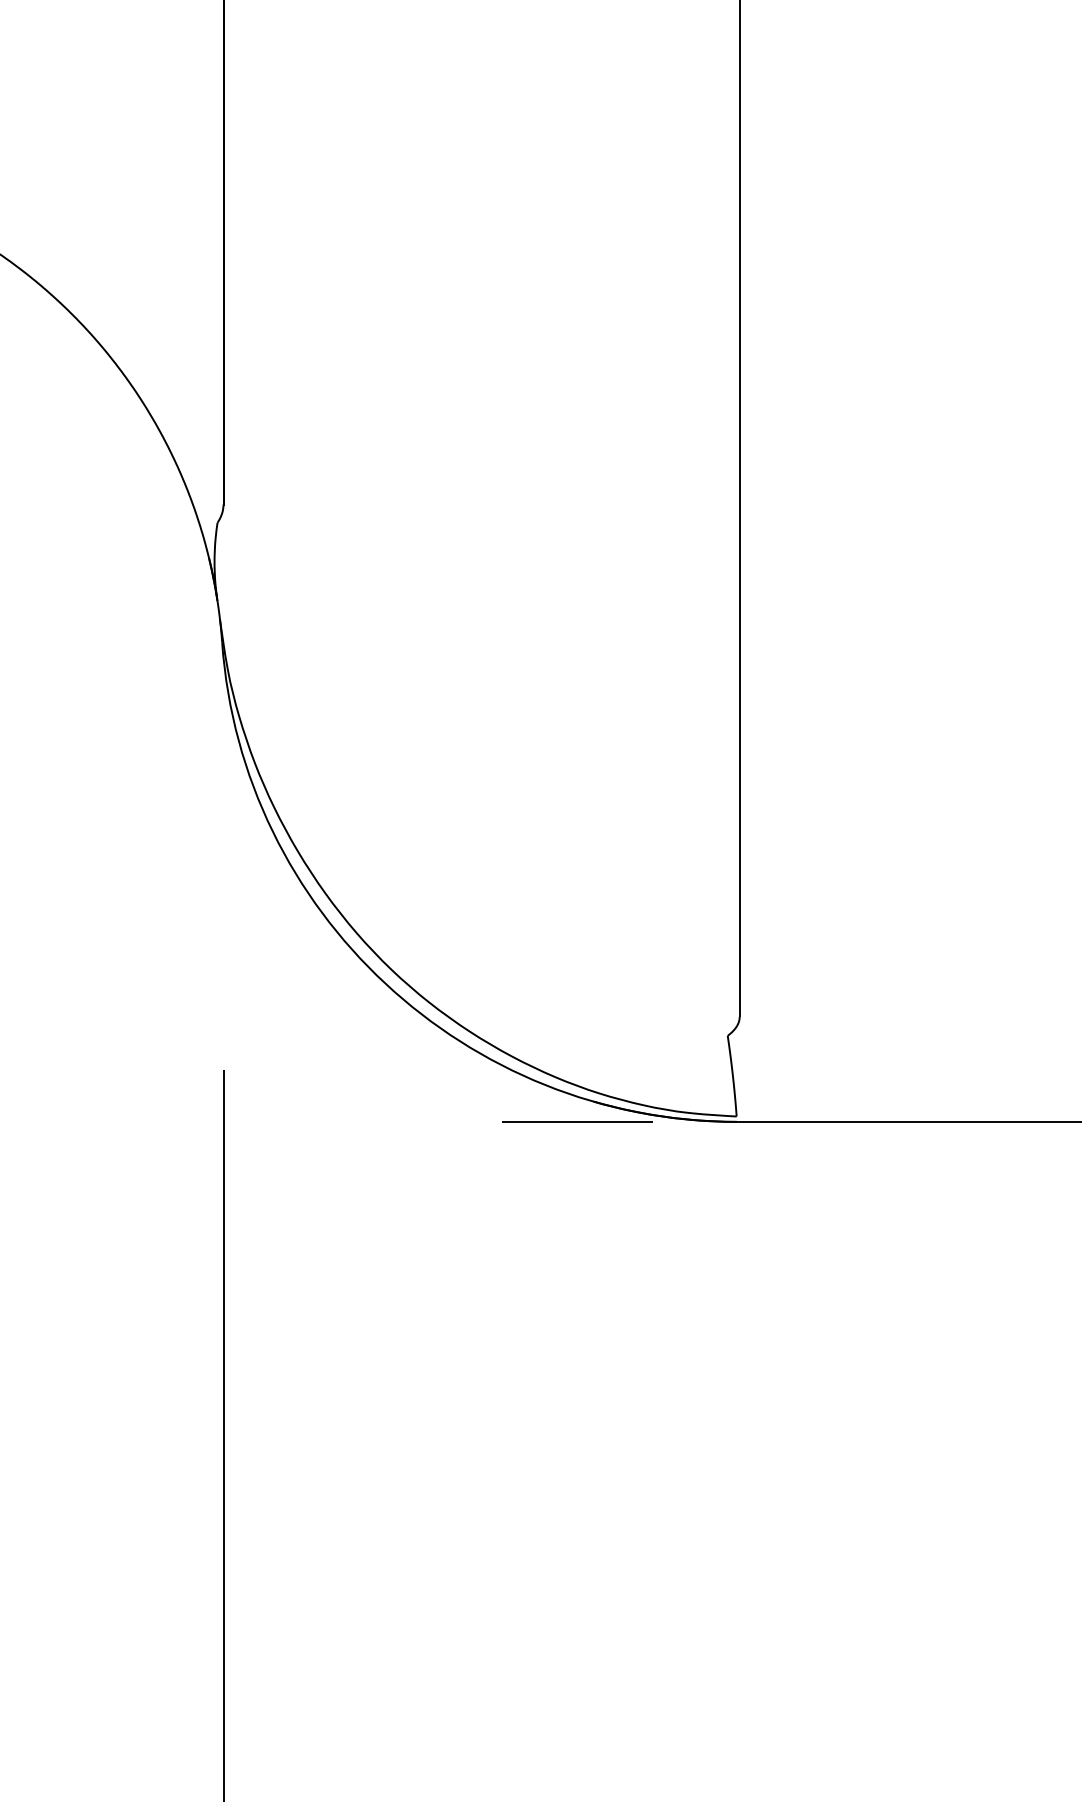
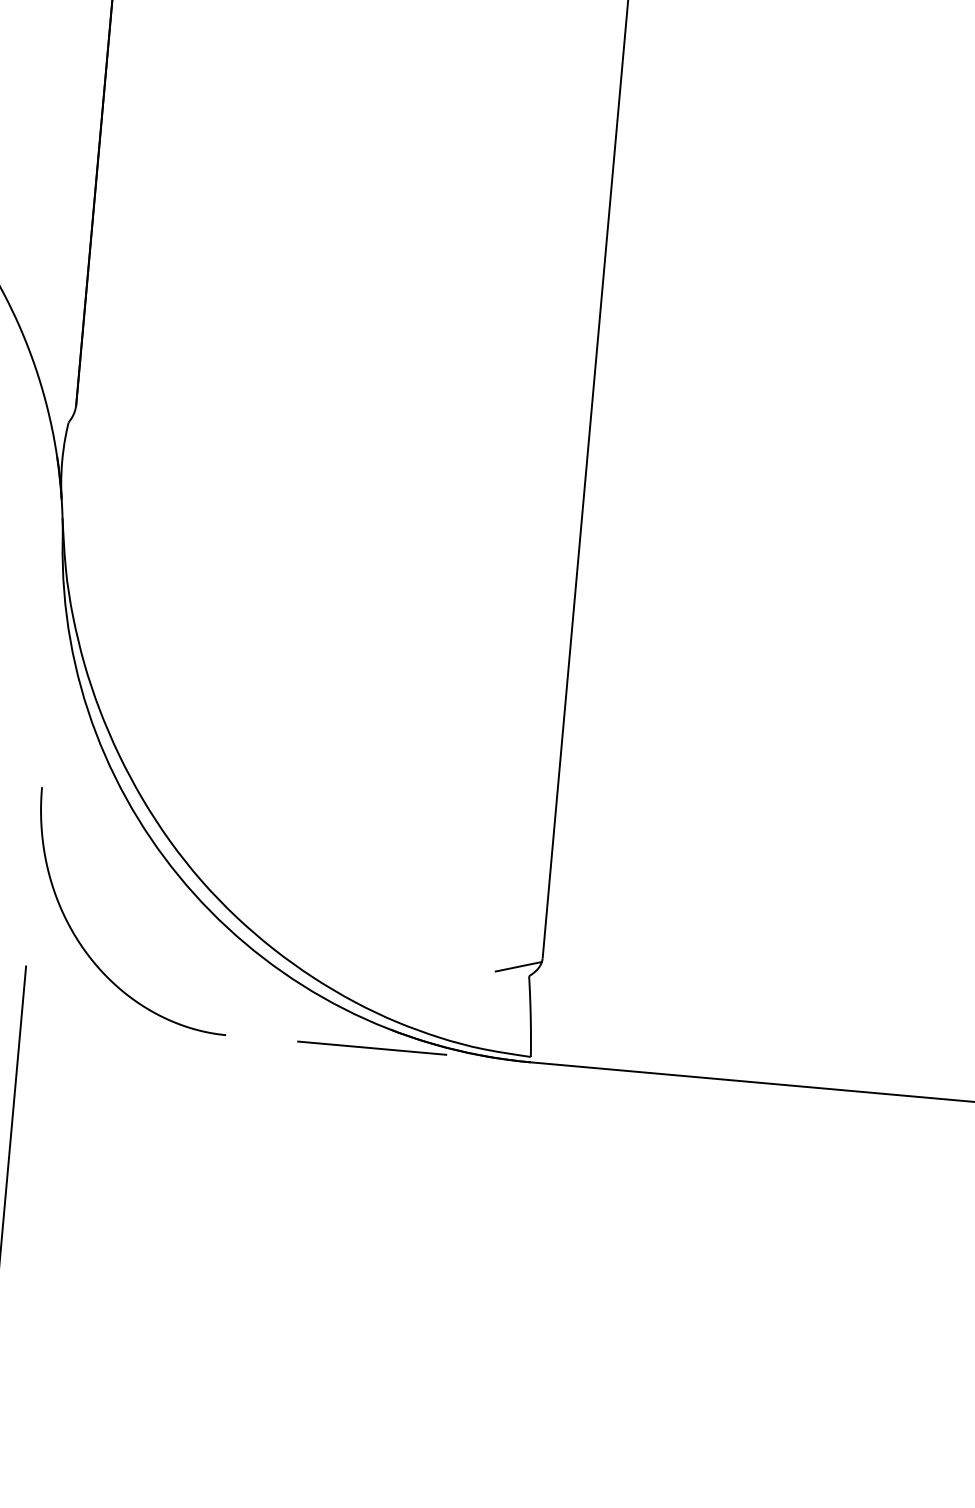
line: (716, 1027) -> (518, 966), added
curve: (280, 1047) -> (84, 948), added

